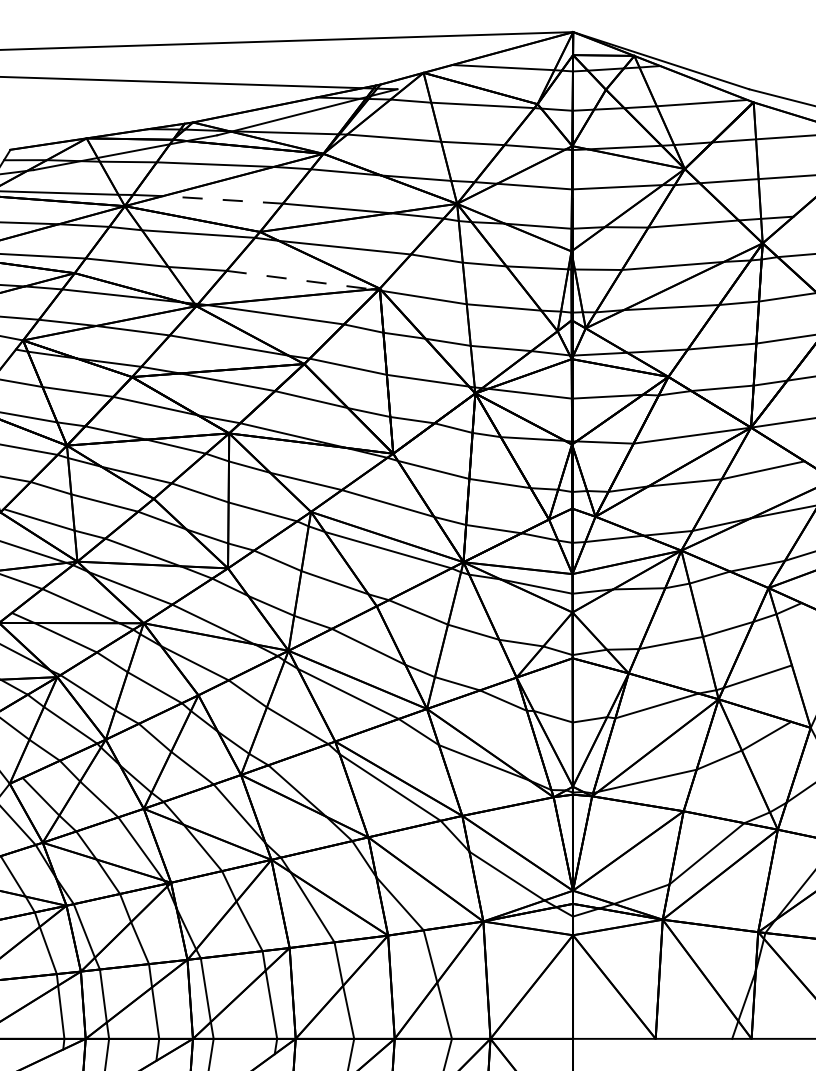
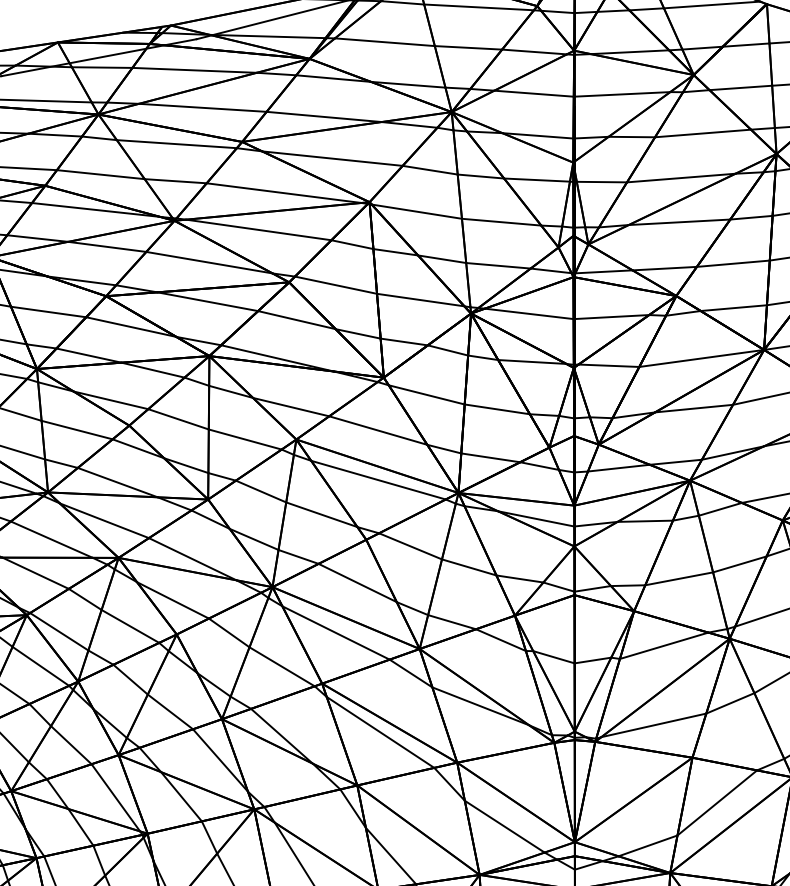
line: (222, 199) -> (202, 107), dashed -> solid
line: (299, 280) -> (284, 193), dashed -> solid

